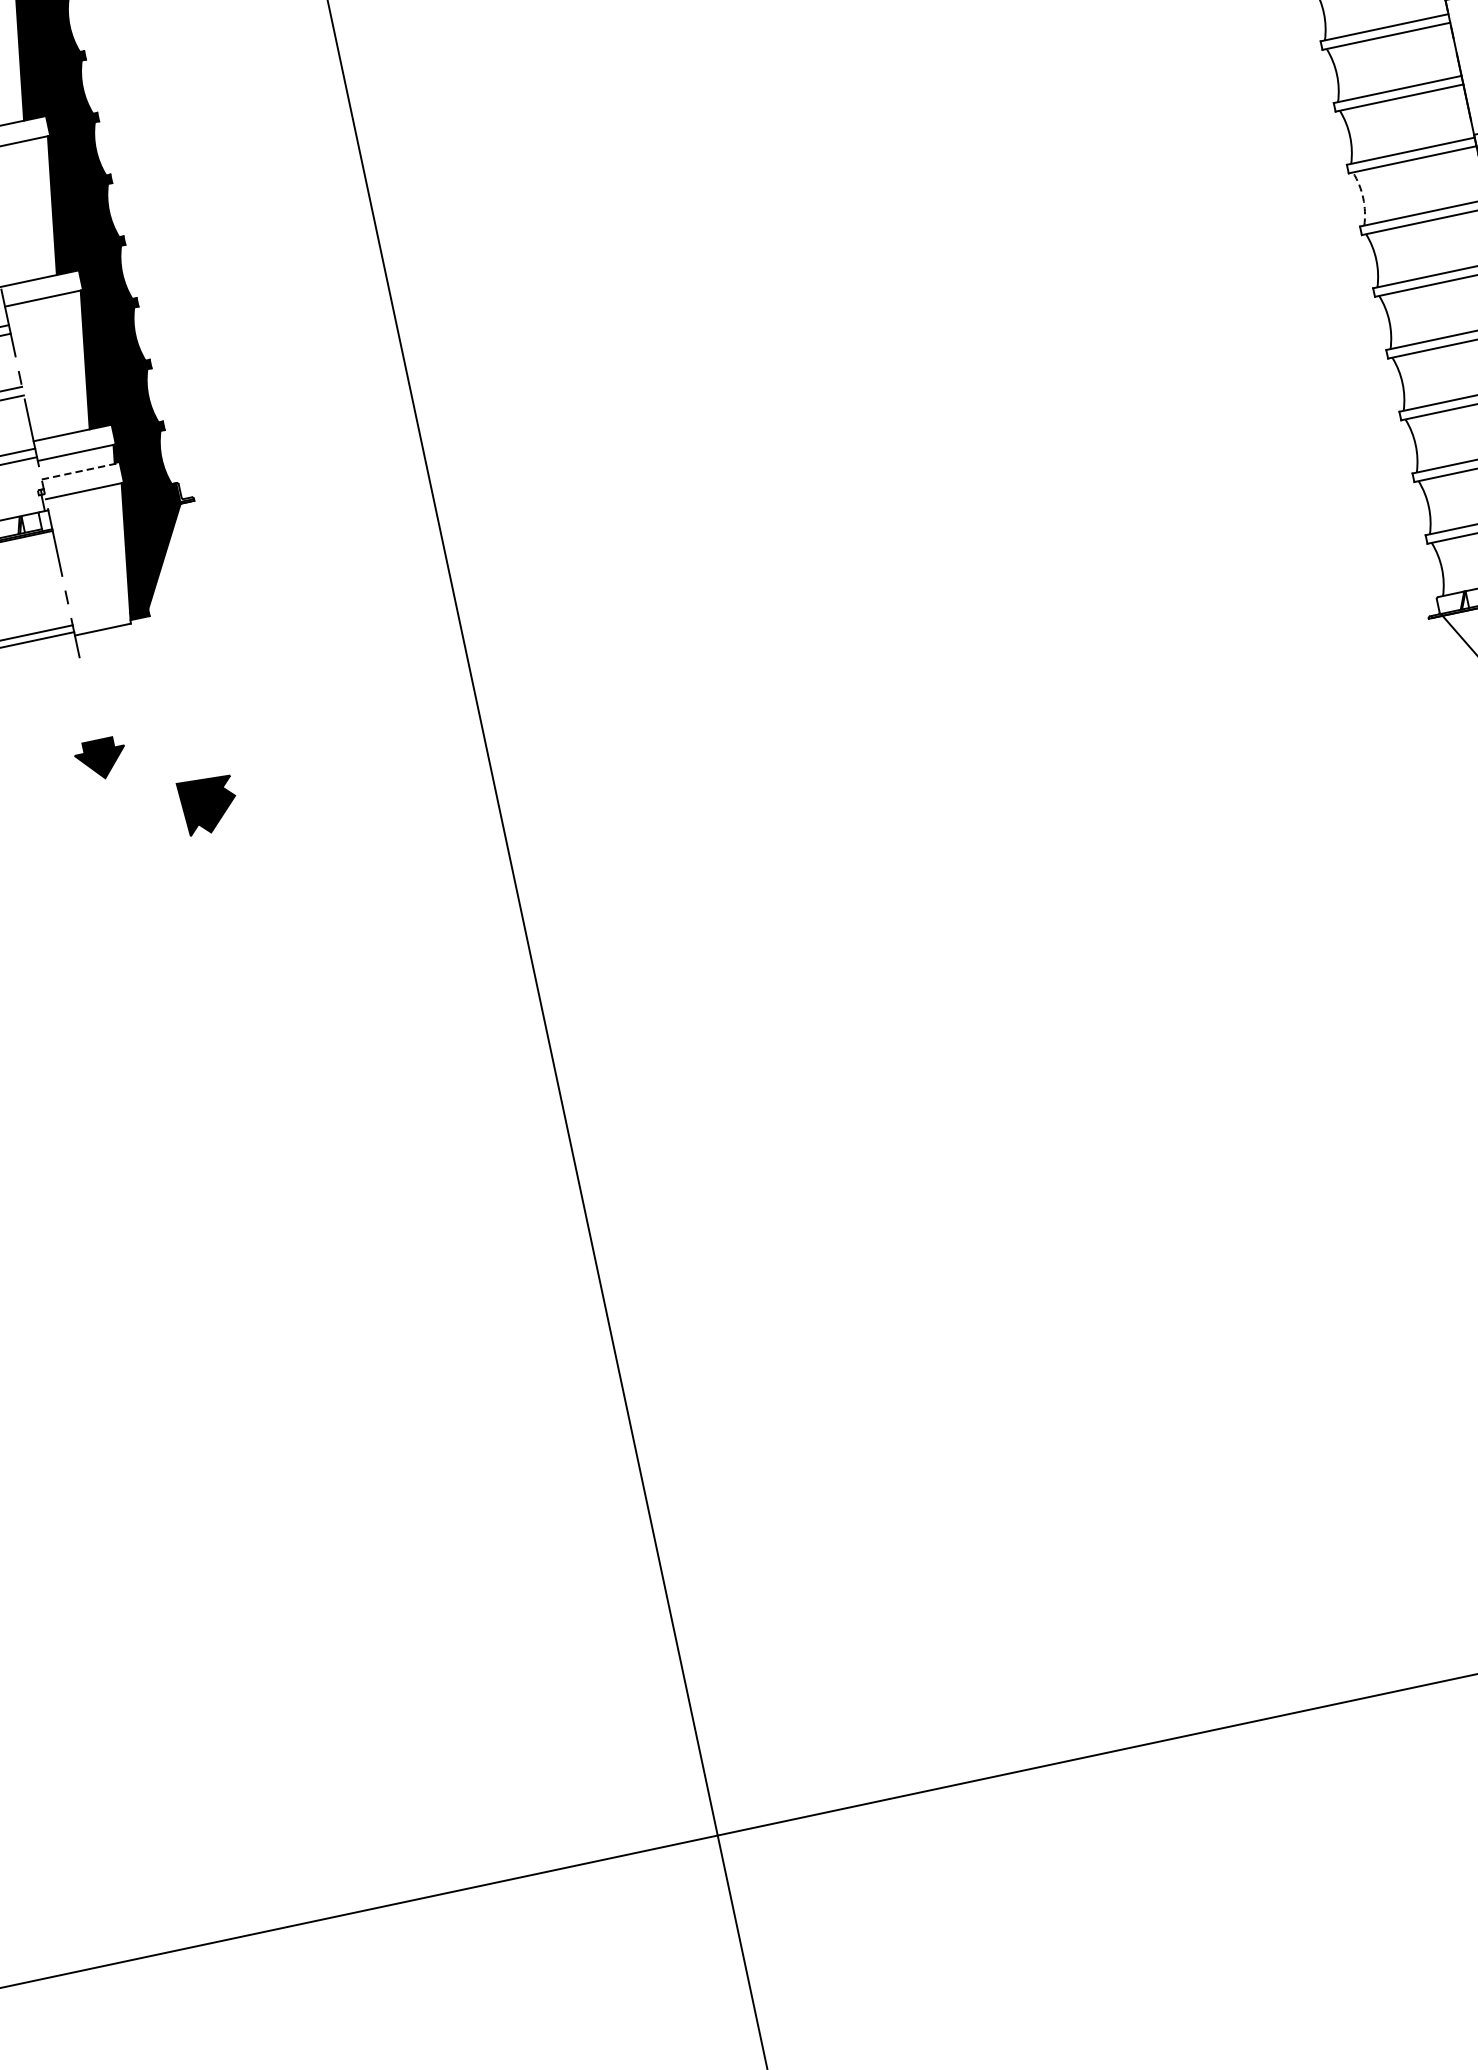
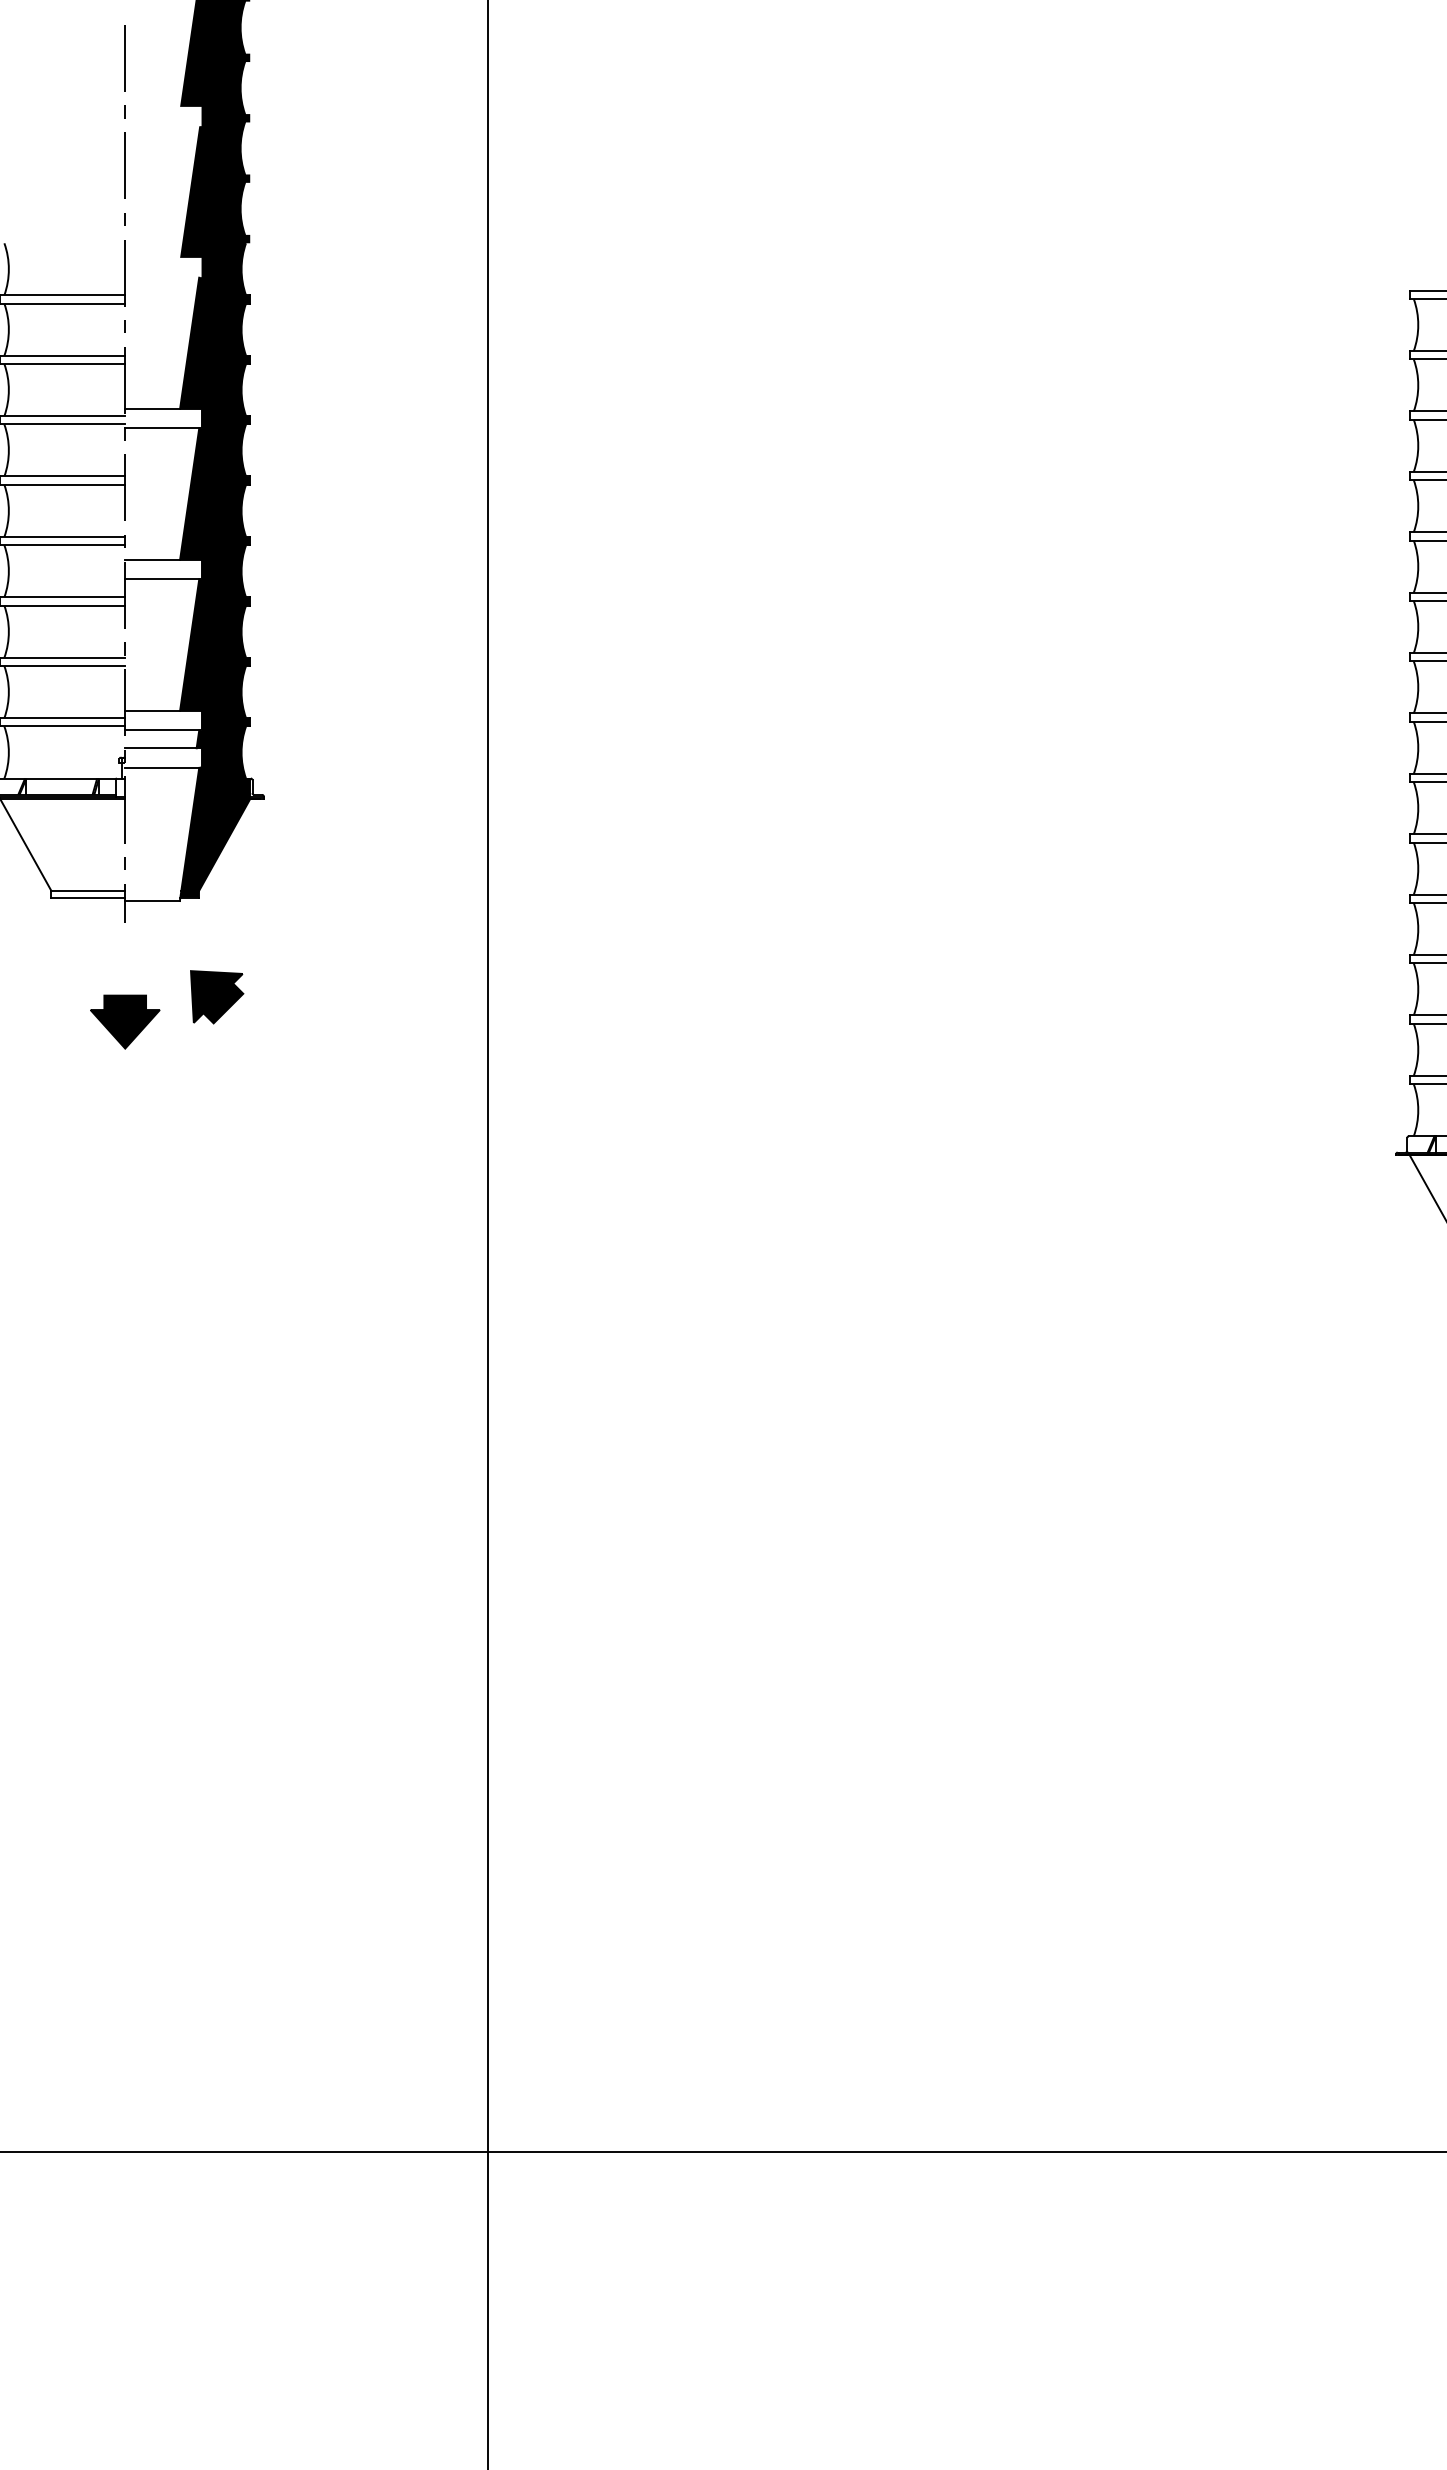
arc: (1363, 197) -> (1418, 747), dashed -> solid
line: (80, 471) -> (163, 748), dashed -> solid
part: (101, 758) -> (125, 1021), size x1.43
part: (209, 805) -> (217, 997), moved

